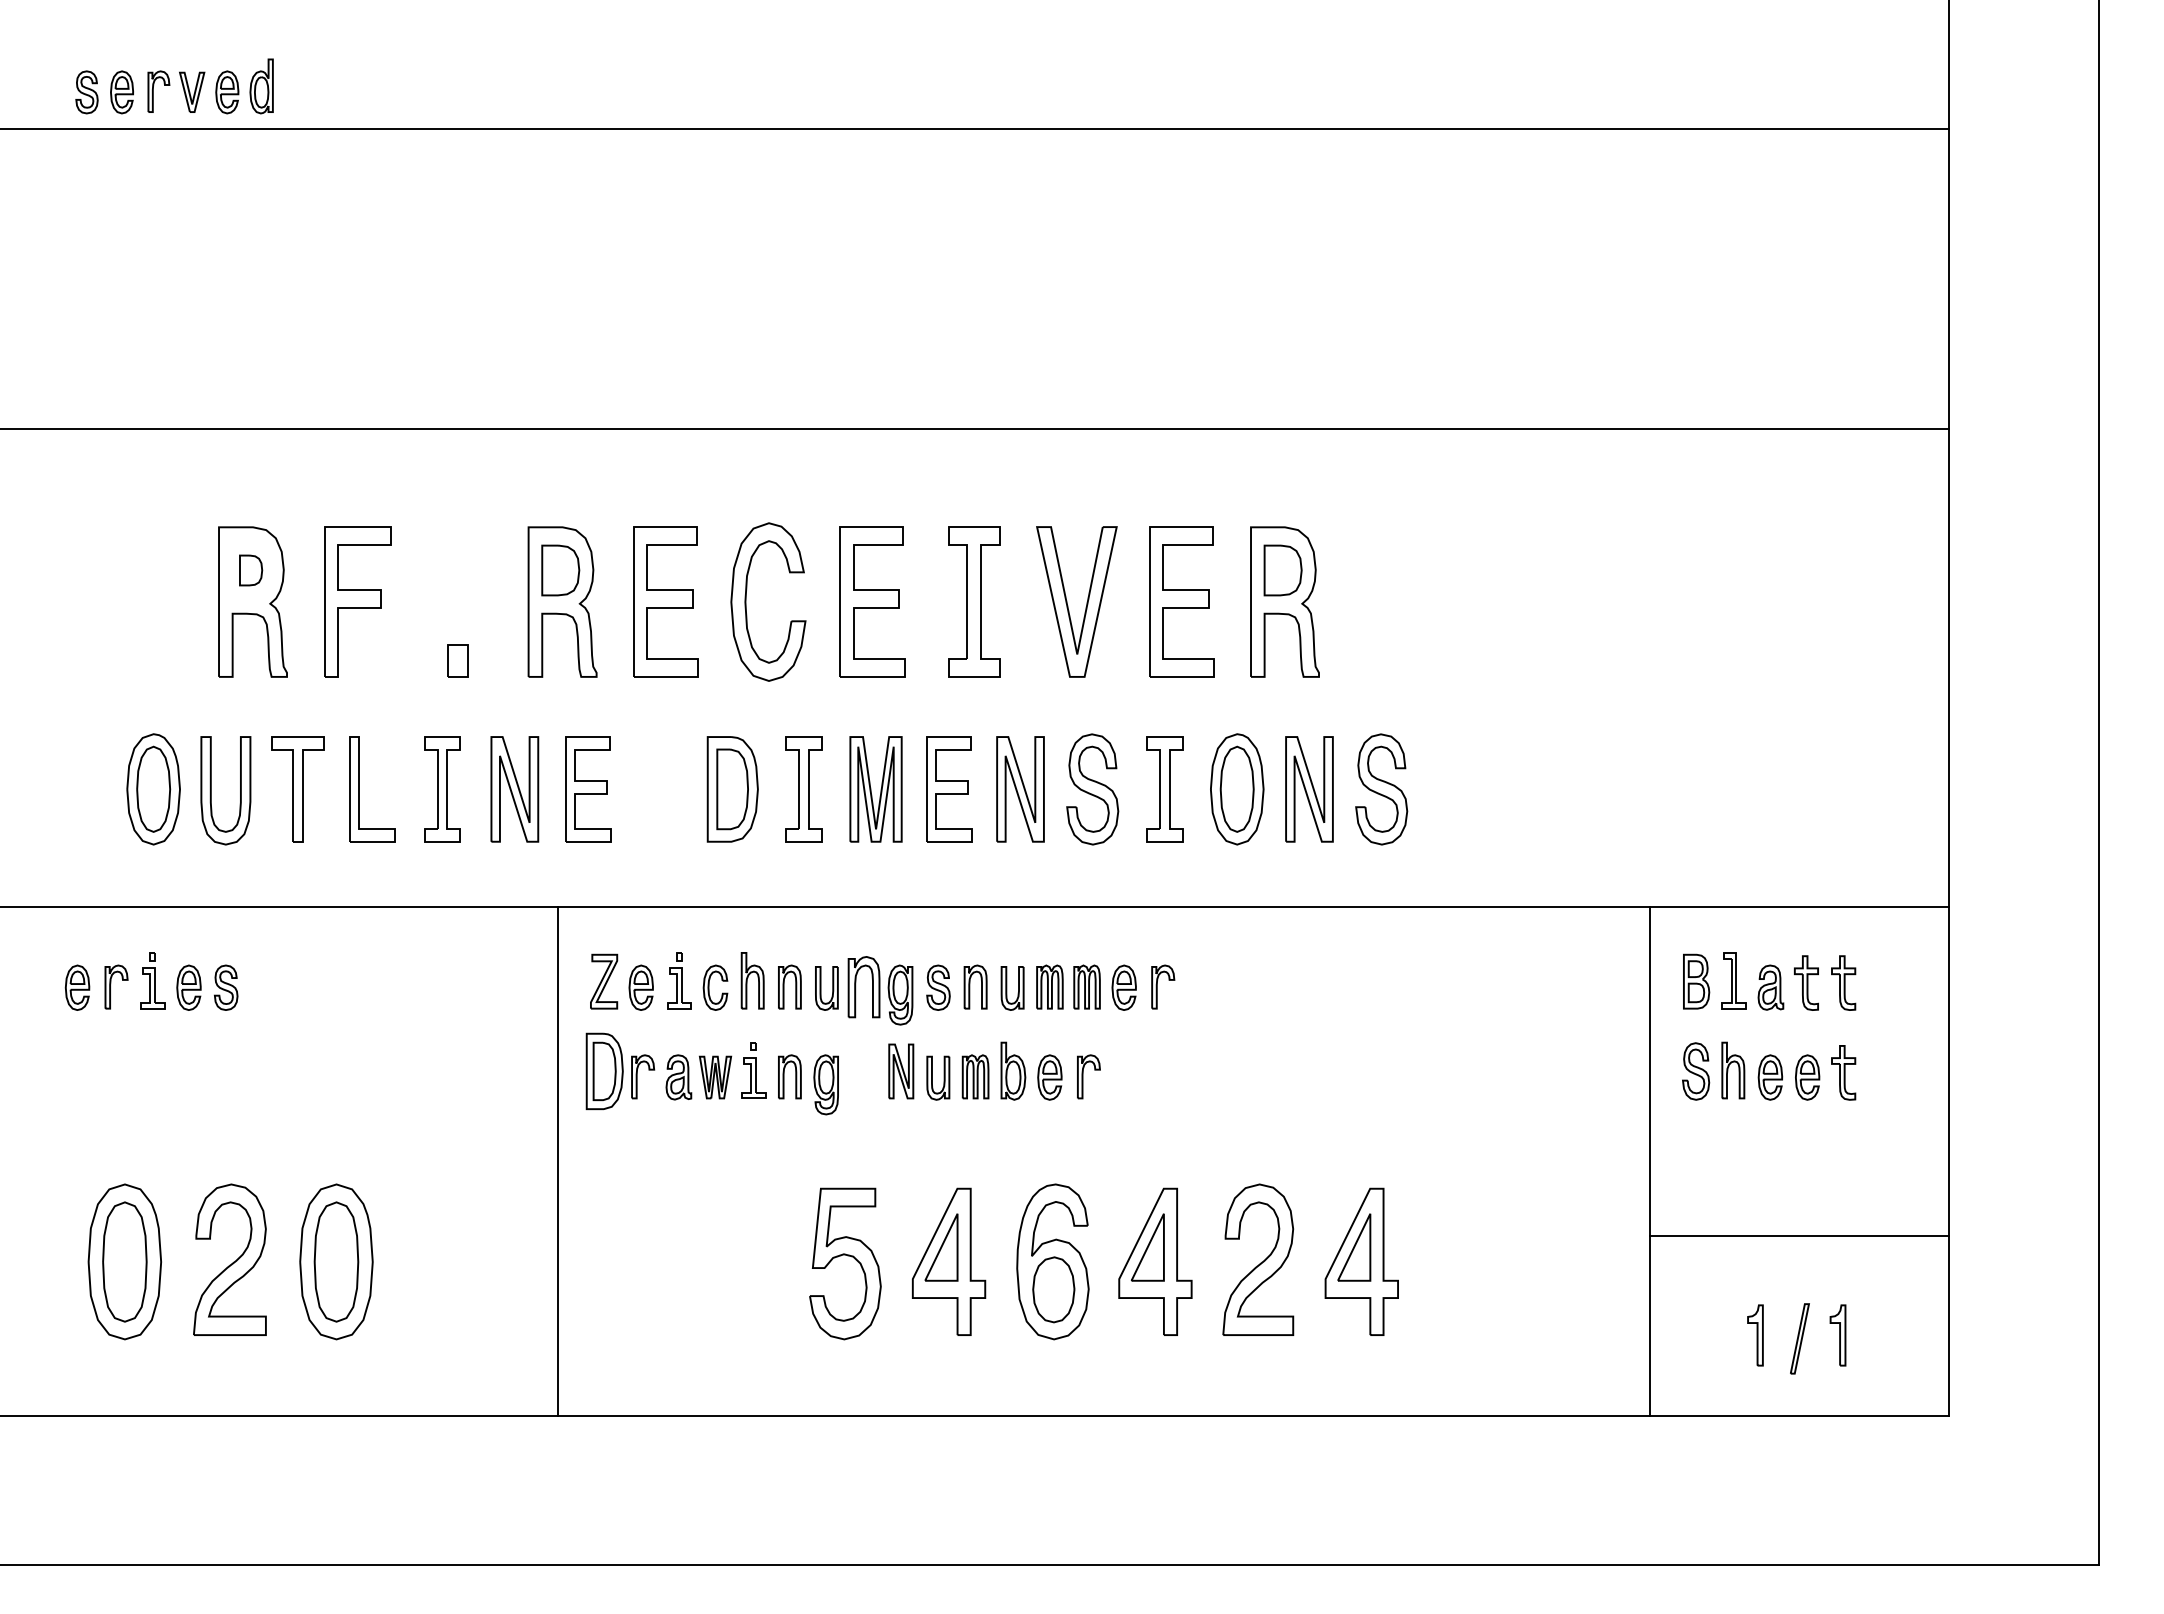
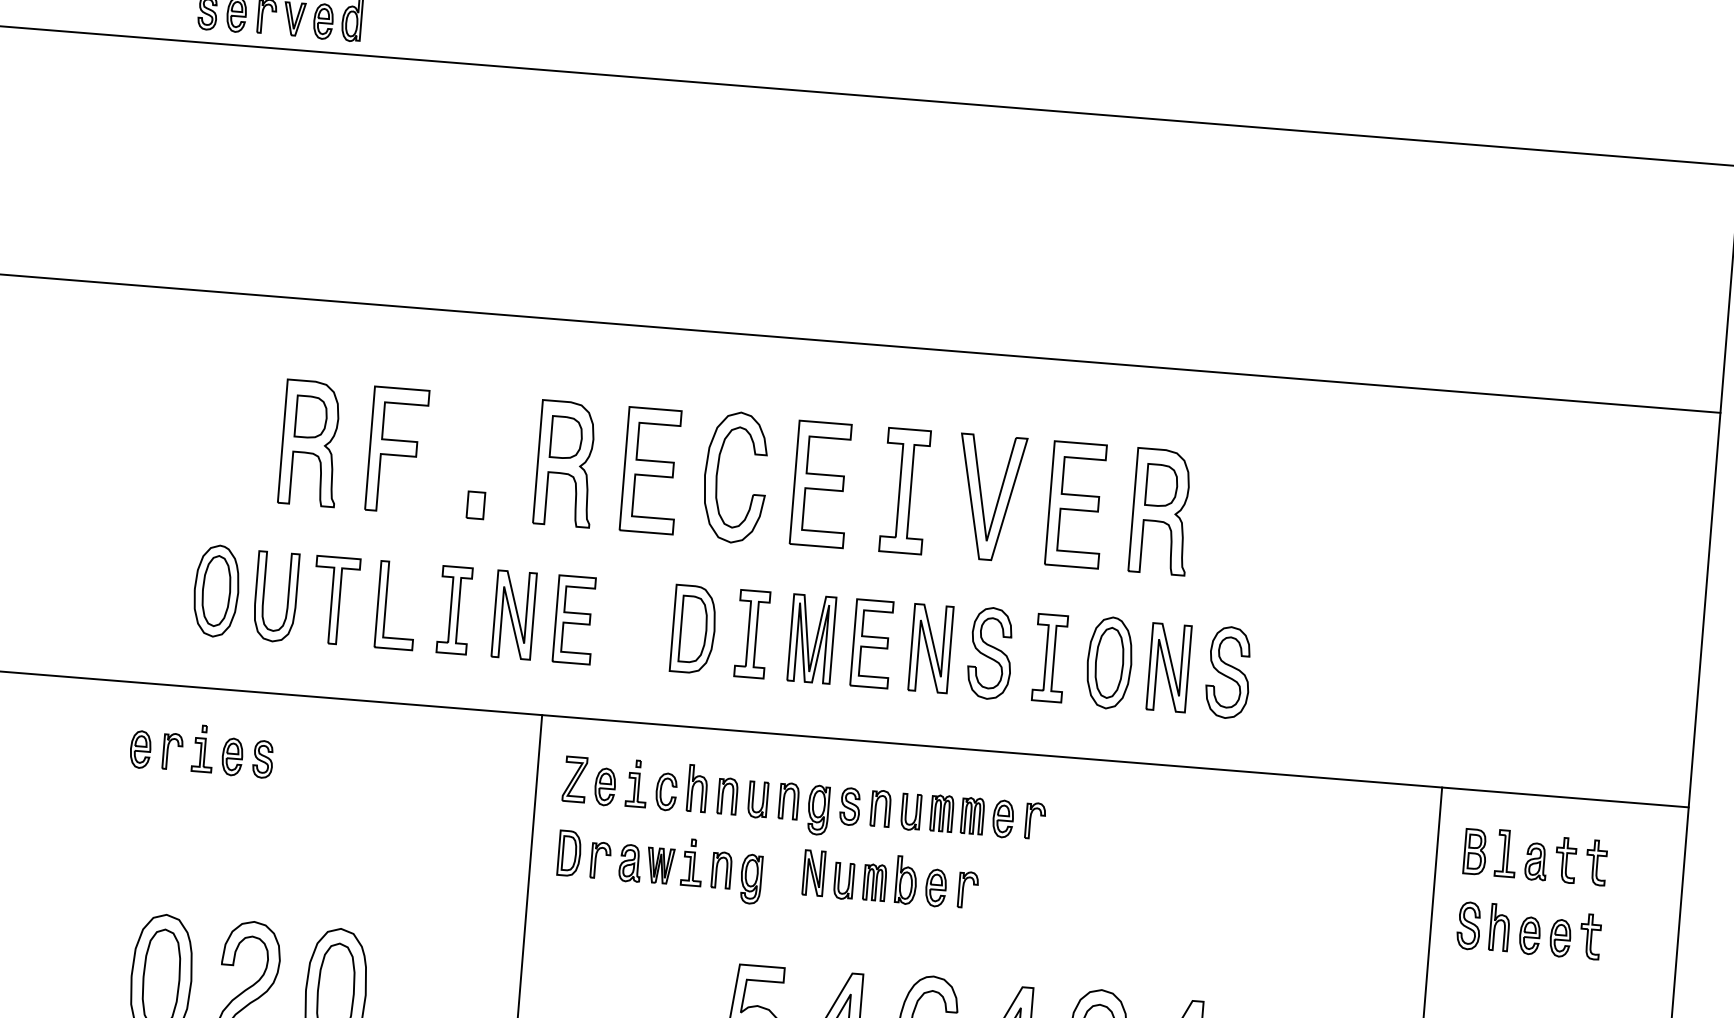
part: (250, 570) -> (310, 417), size x1.67
part: (864, 986) -> (789, 800), size x0.71
part: (604, 1071) -> (569, 853), size x0.71

